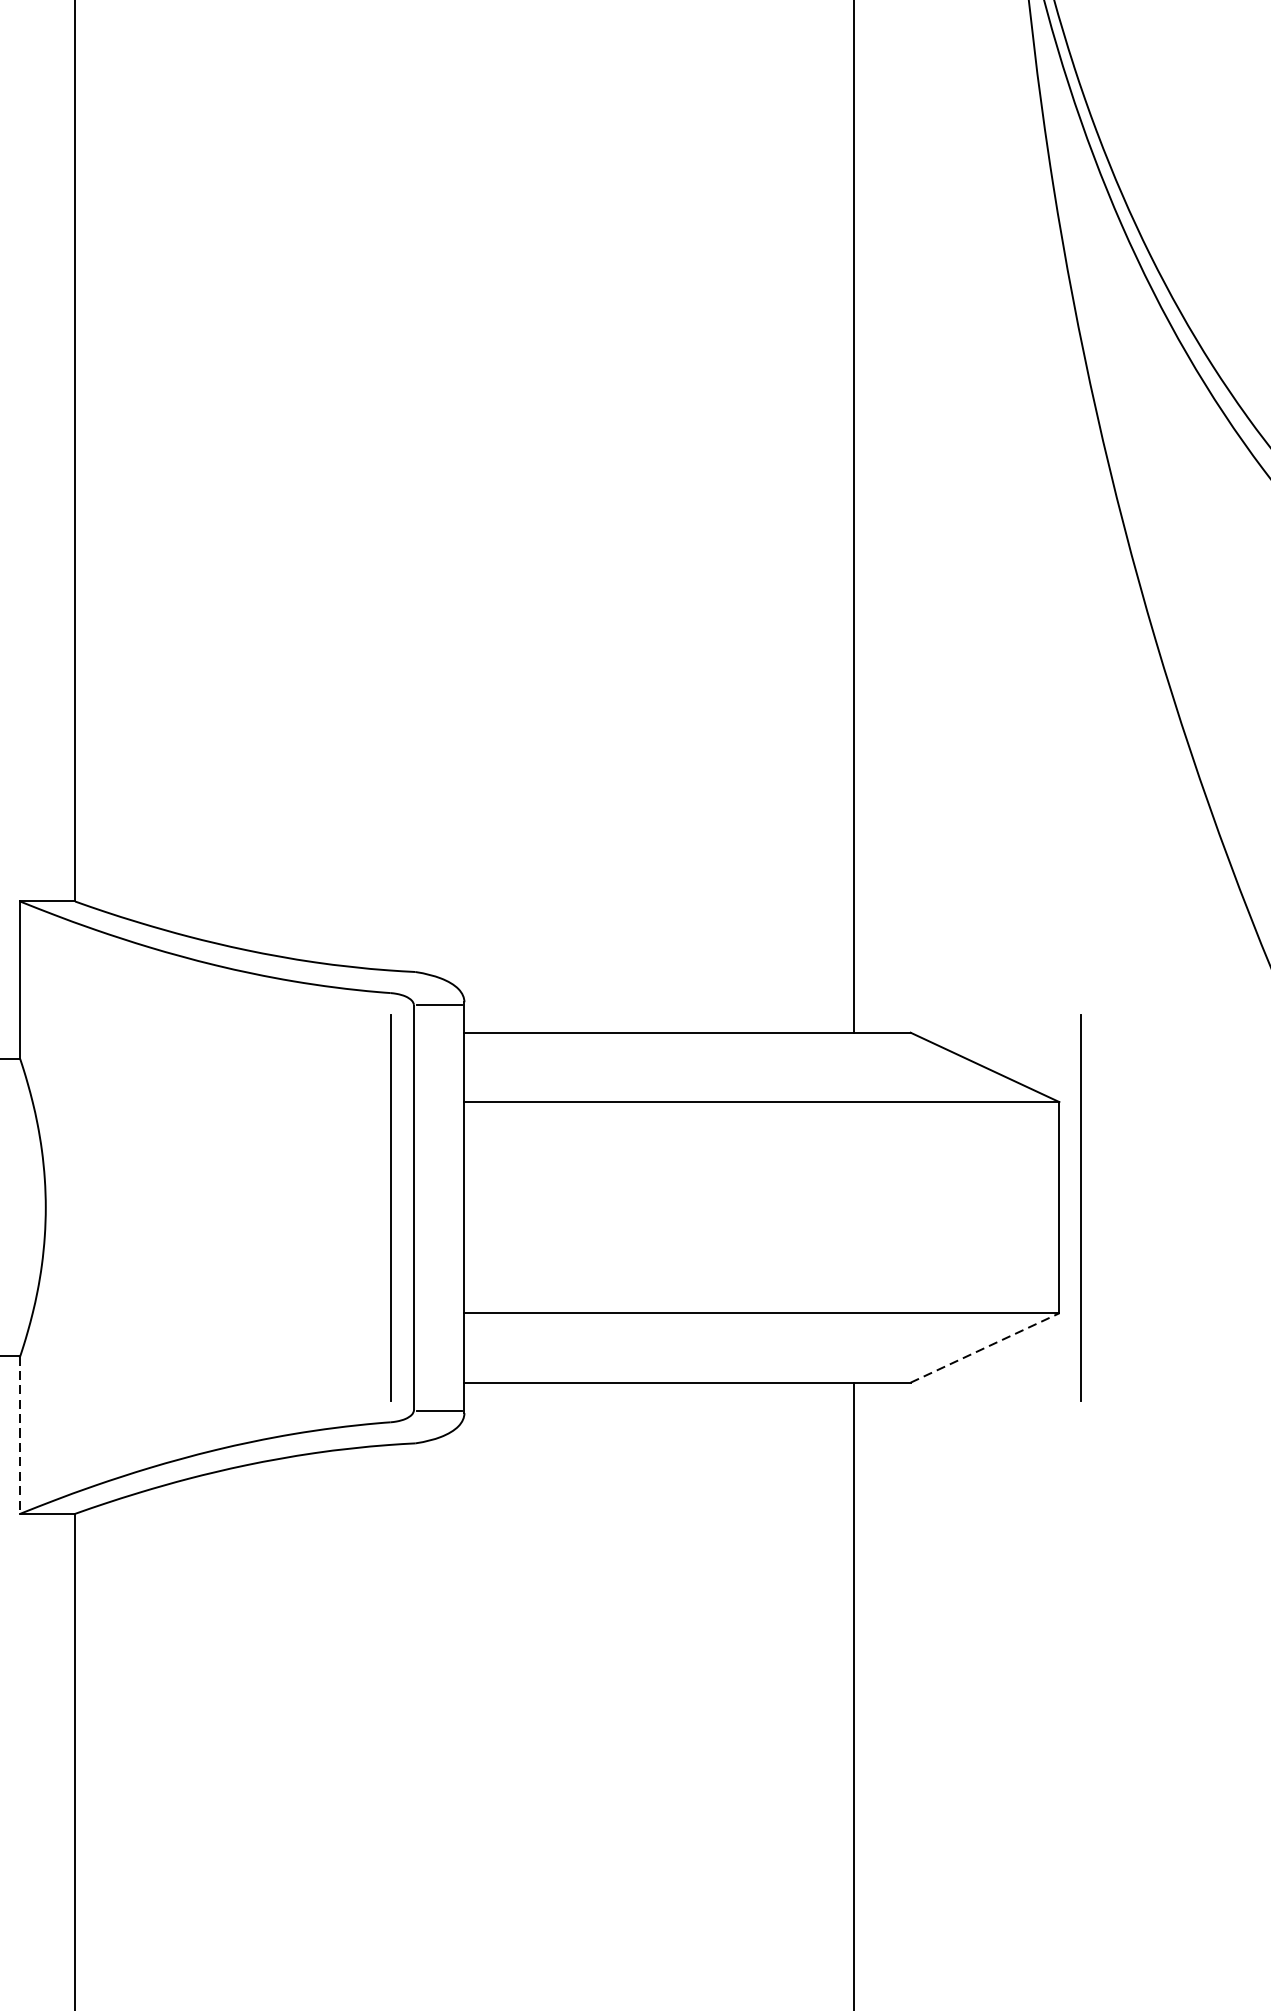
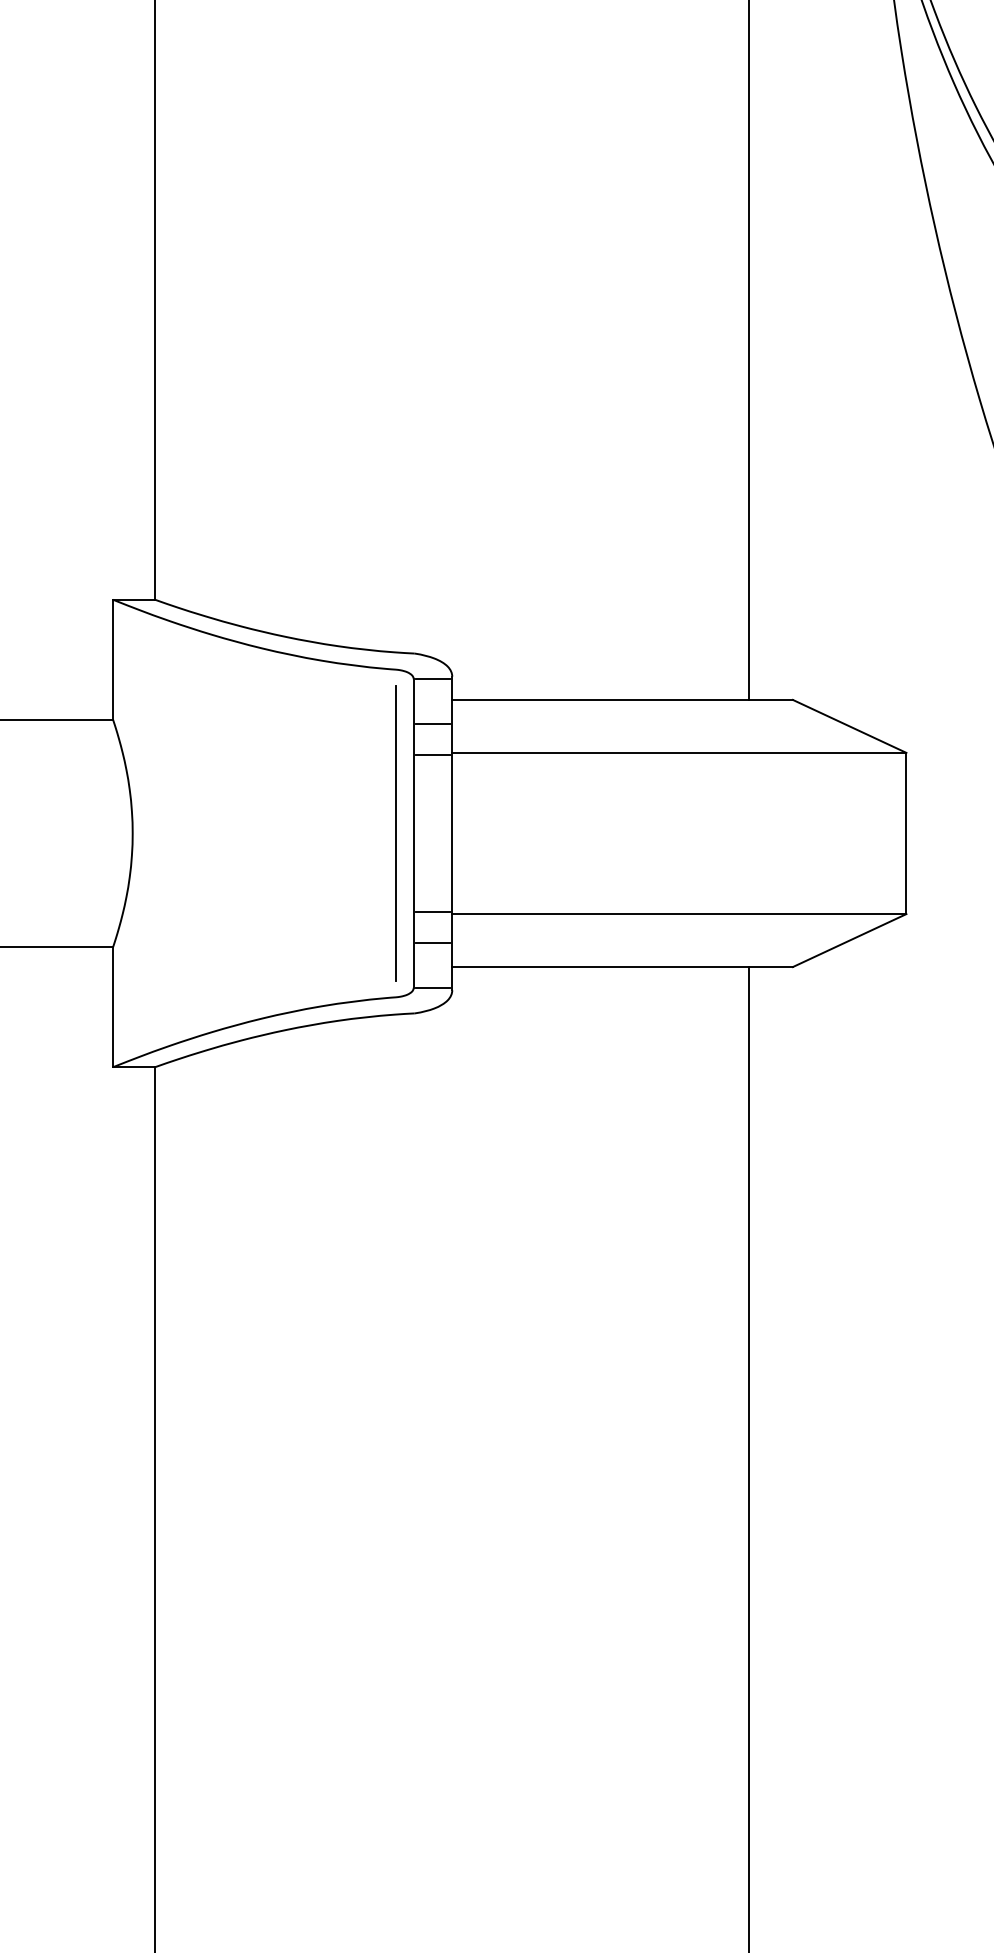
line: (438, 1064) -> (432, 724), added
line: (438, 1104) -> (432, 754), added
line: (1080, 1207) -> (922, 833), removed
line: (438, 1311) -> (432, 912), added
line: (984, 1347) -> (849, 940), dashed -> solid
line: (438, 1350) -> (432, 942), added
line: (20, 1435) -> (113, 1007), dashed -> solid

